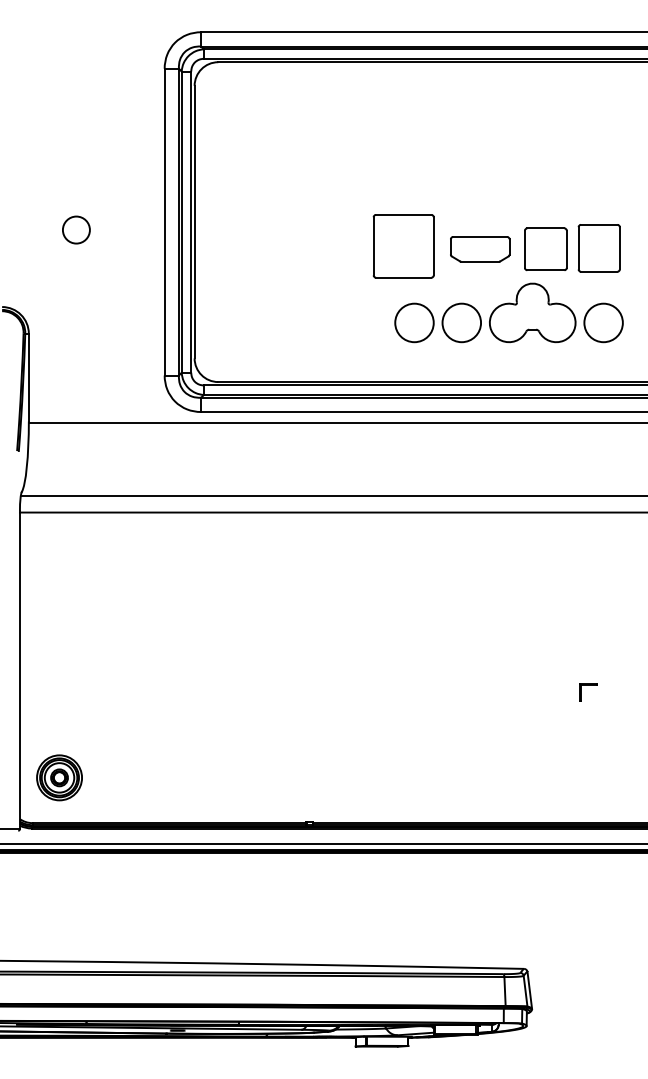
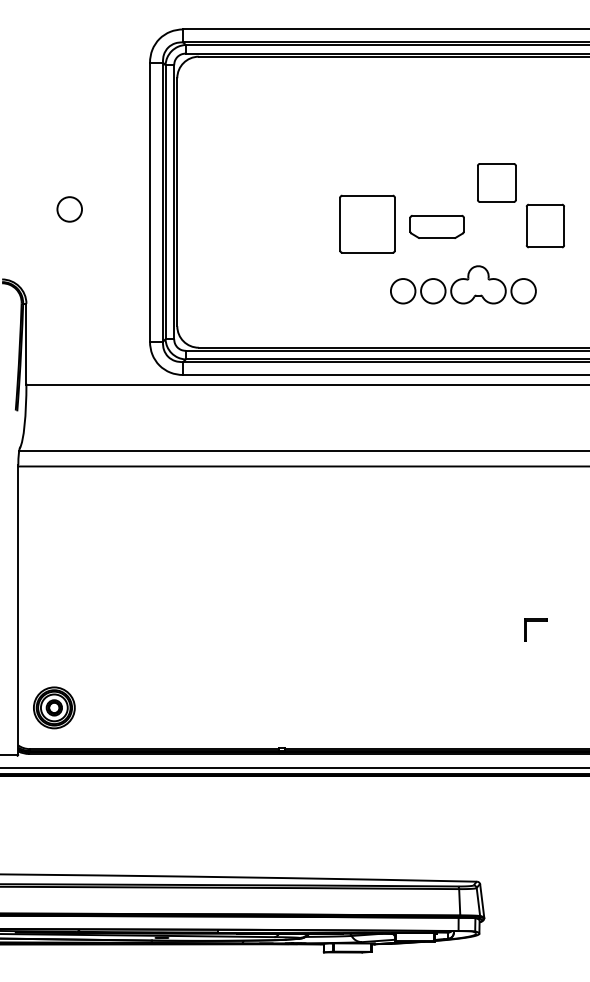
part: (545, 248) -> (496, 182), moved
part: (509, 312) -> (463, 284), size x0.7
part: (588, 691) -> (535, 629), size x1.4

